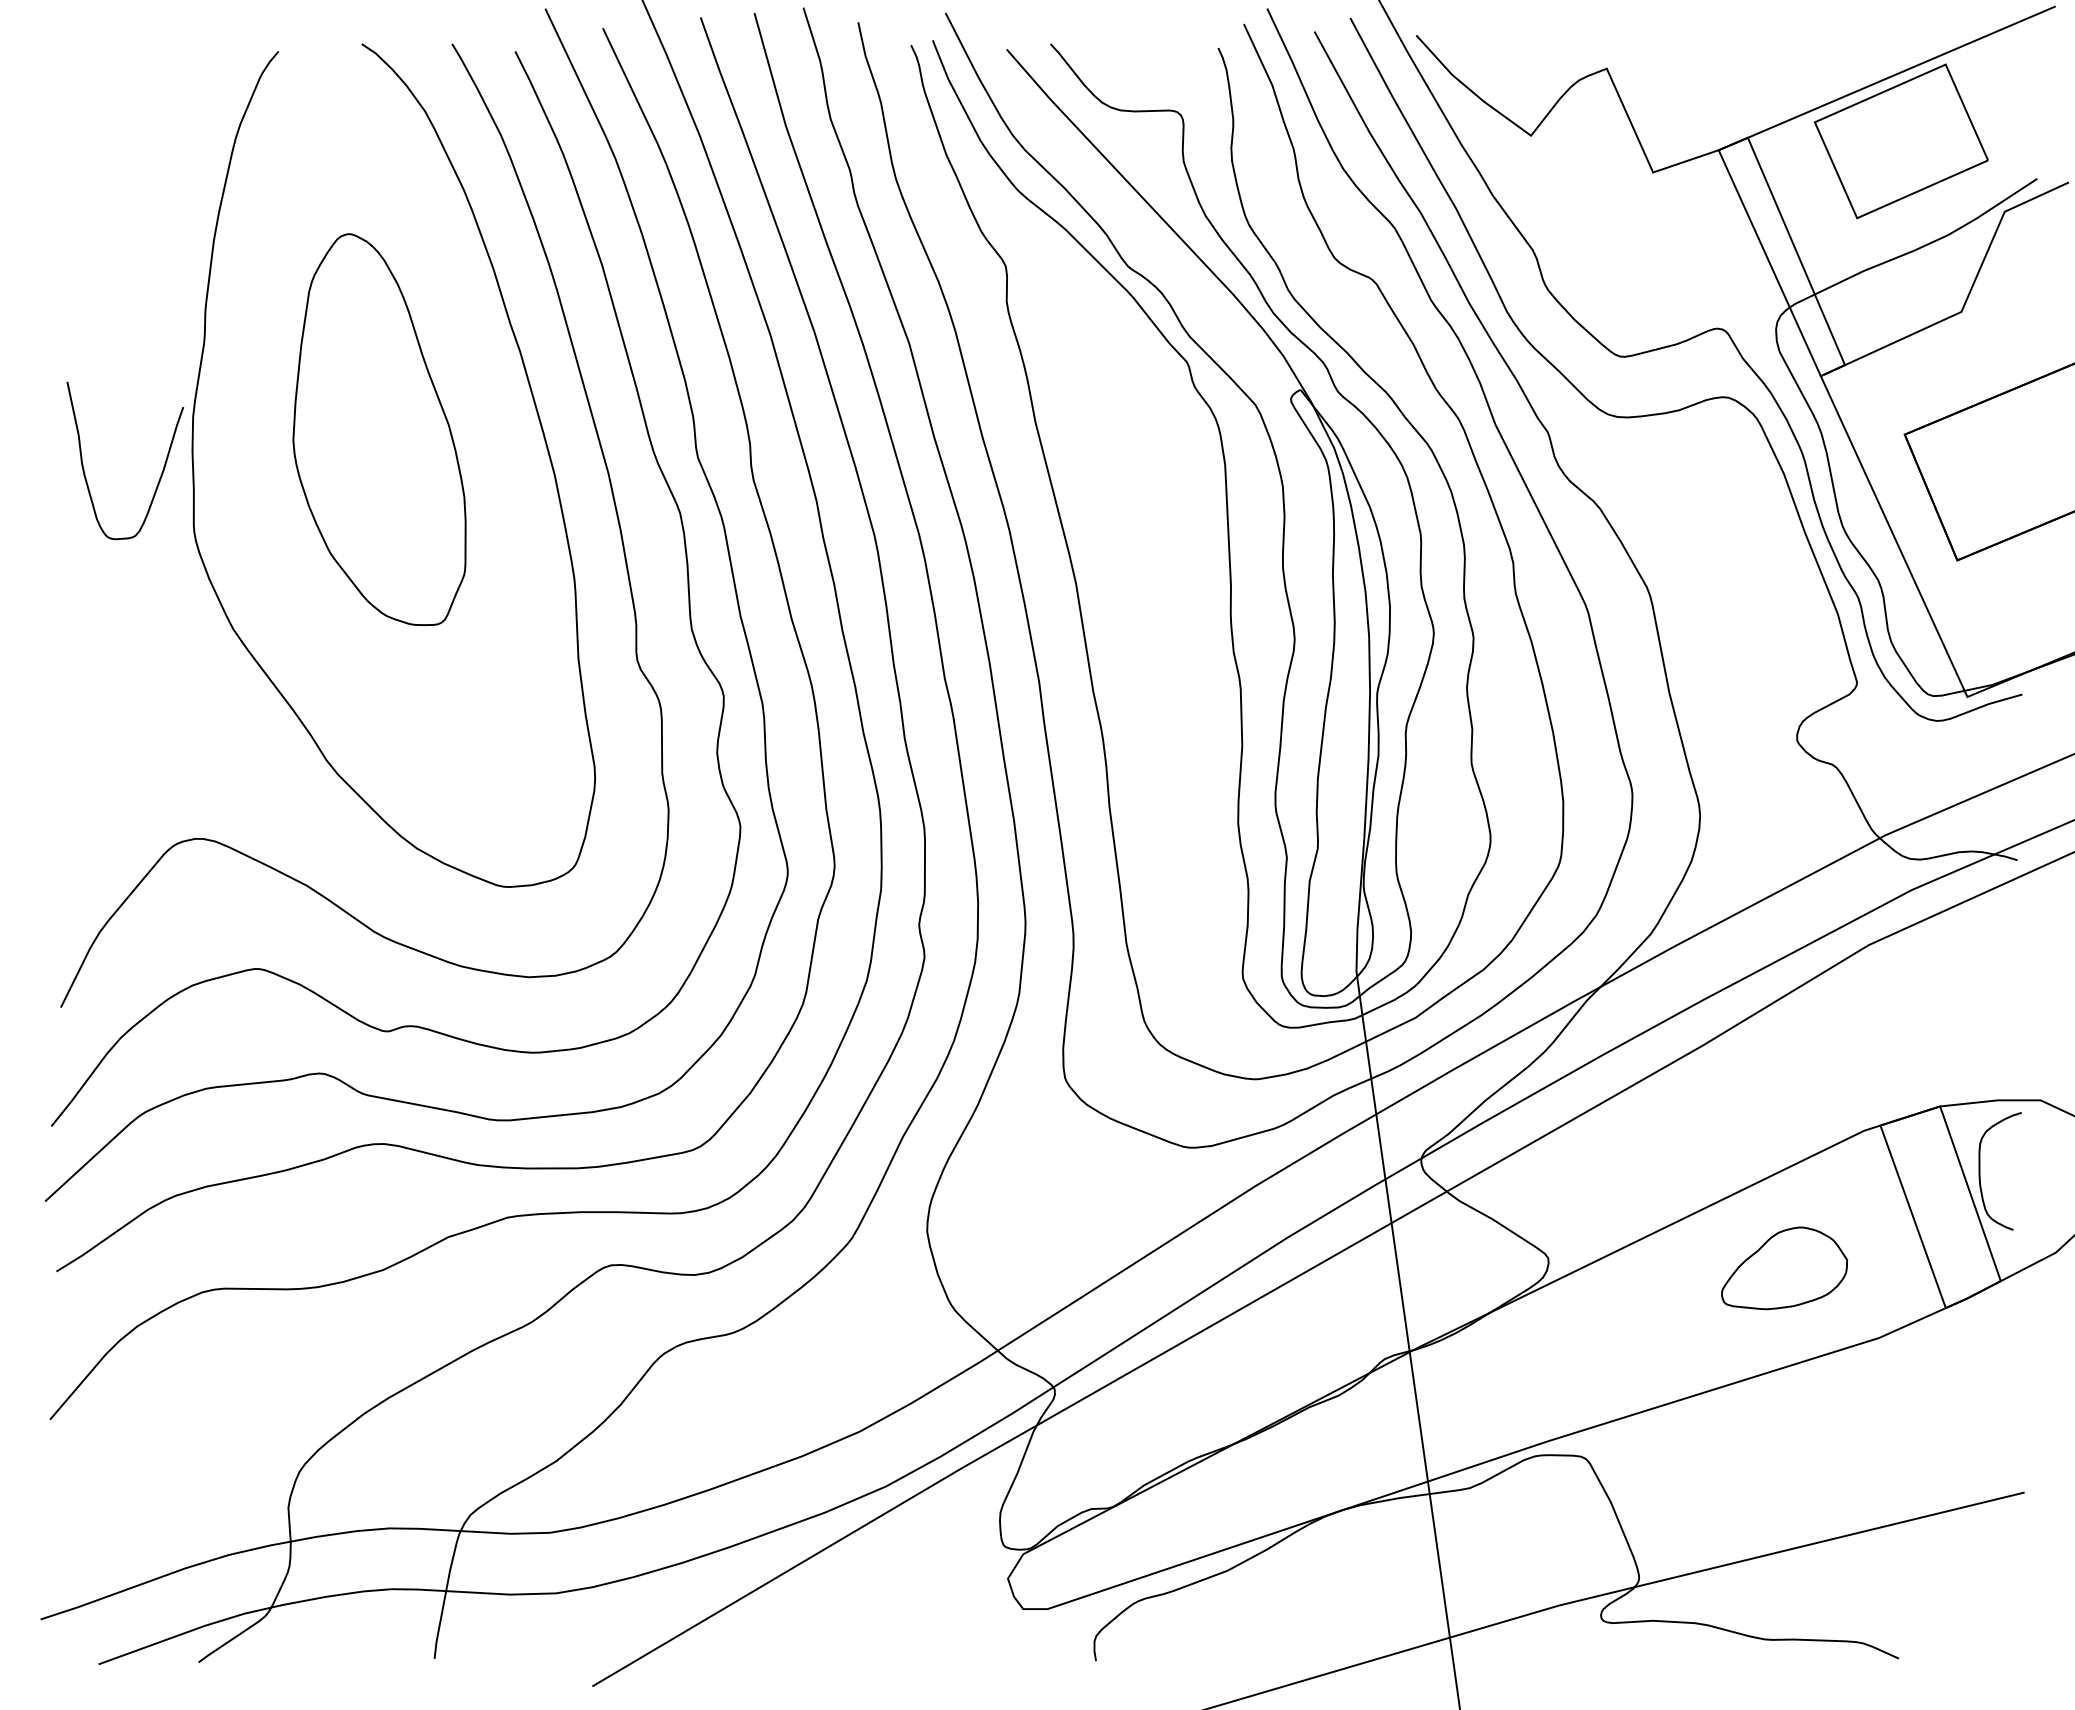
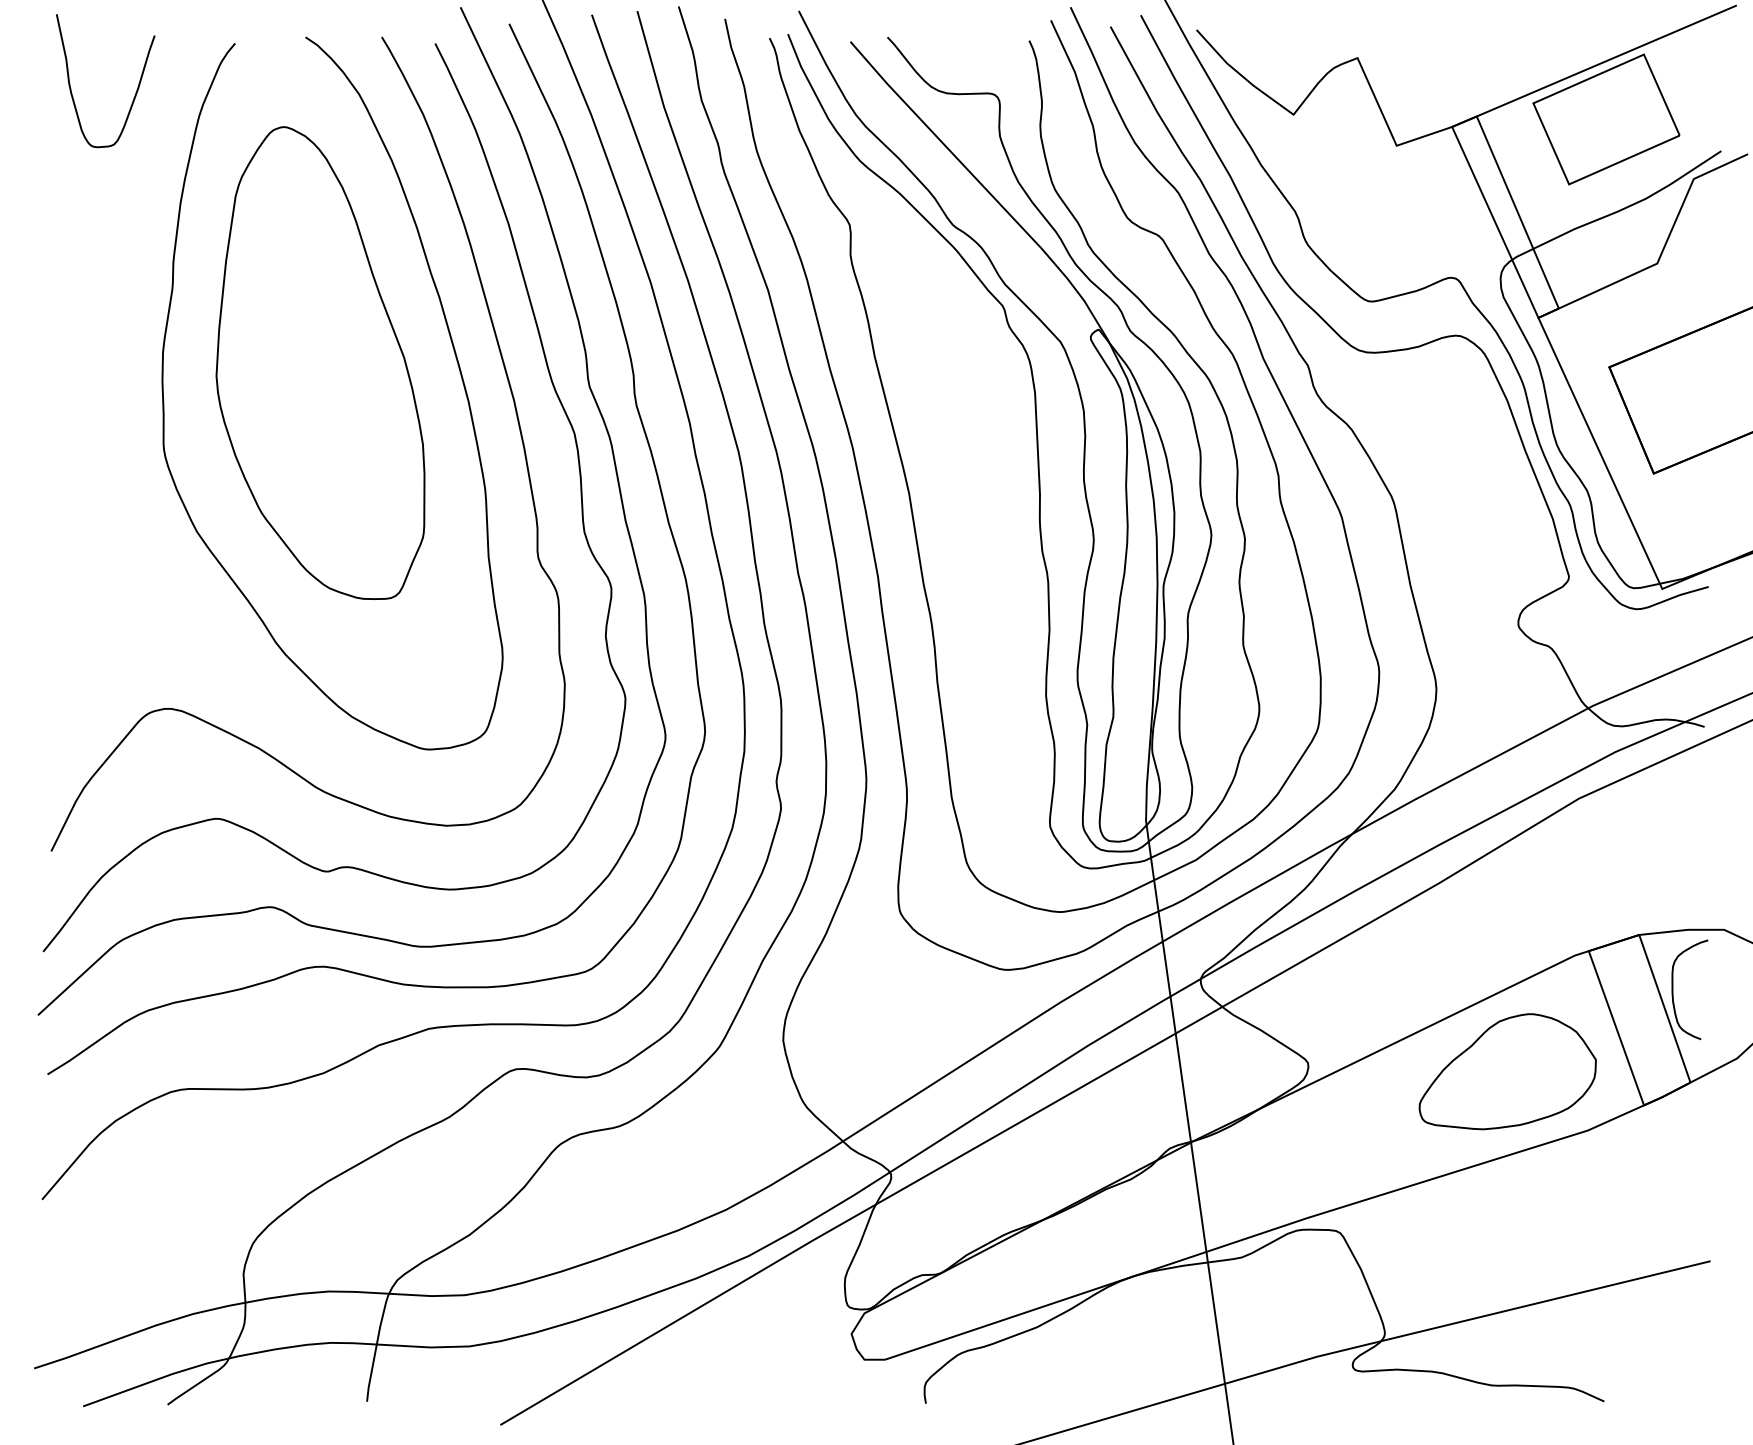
part: (379, 429) -> (320, 362), size x1.43
curve: (161, 472) -> (136, 90), moved
part: (1784, 1268) -> (1507, 1071), size x1.67

